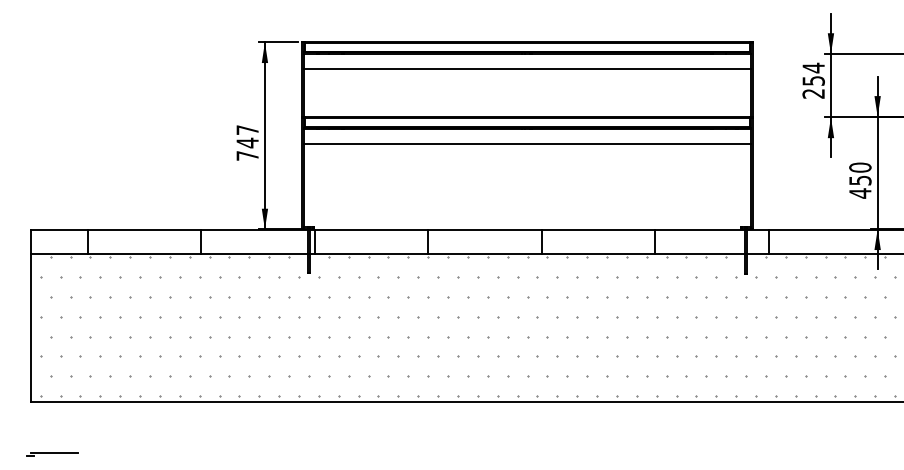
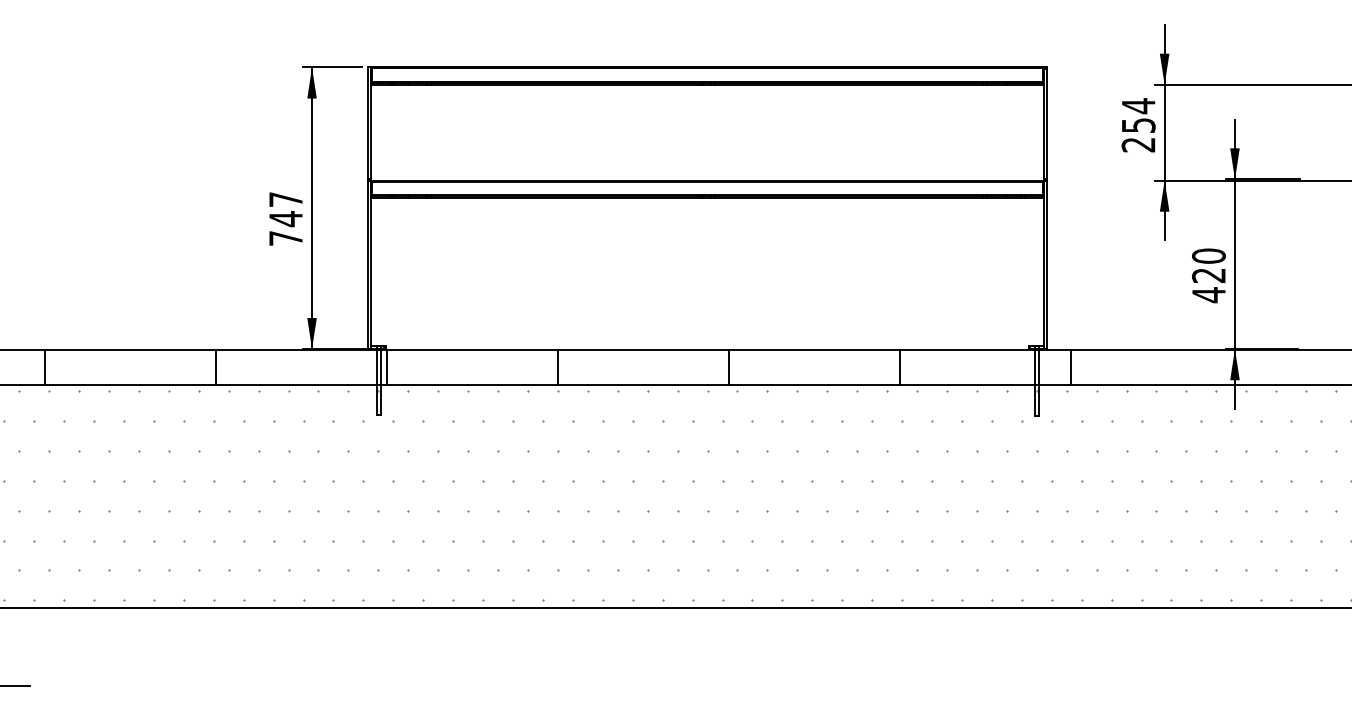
line: (527, 68) -> (707, 106), removed
line: (527, 144) -> (707, 221), removed
text: (860, 180) -> (1209, 275), 450 -> 420

